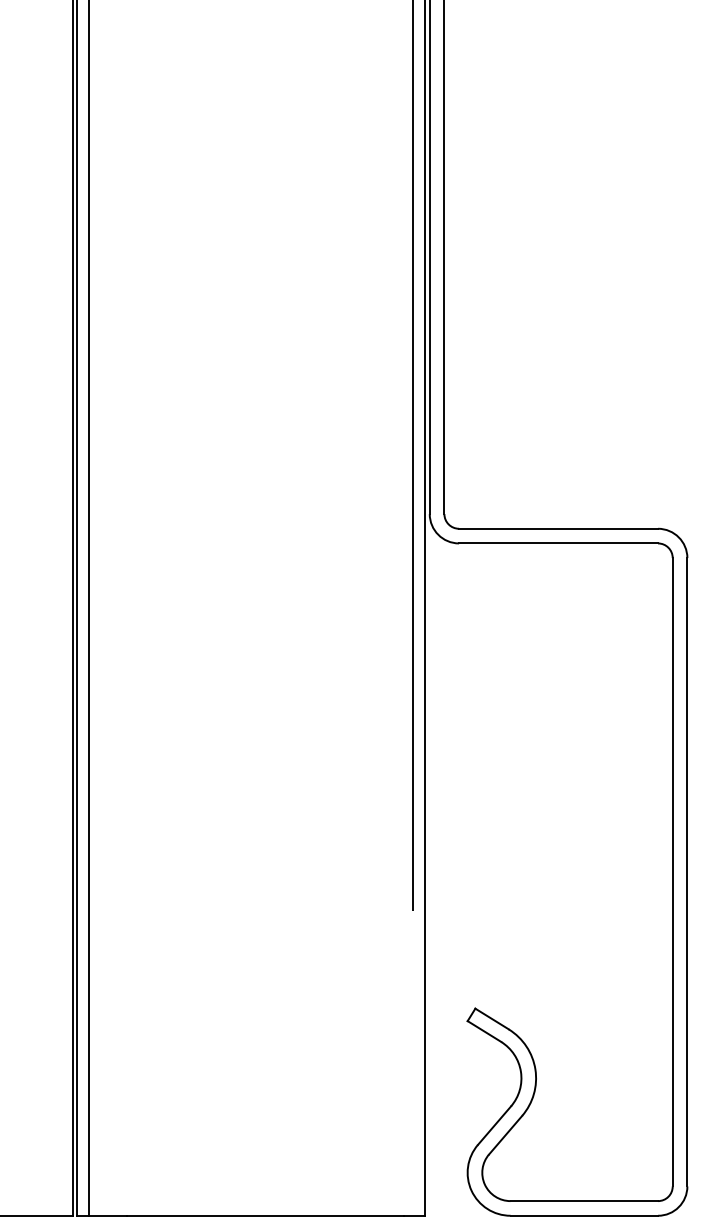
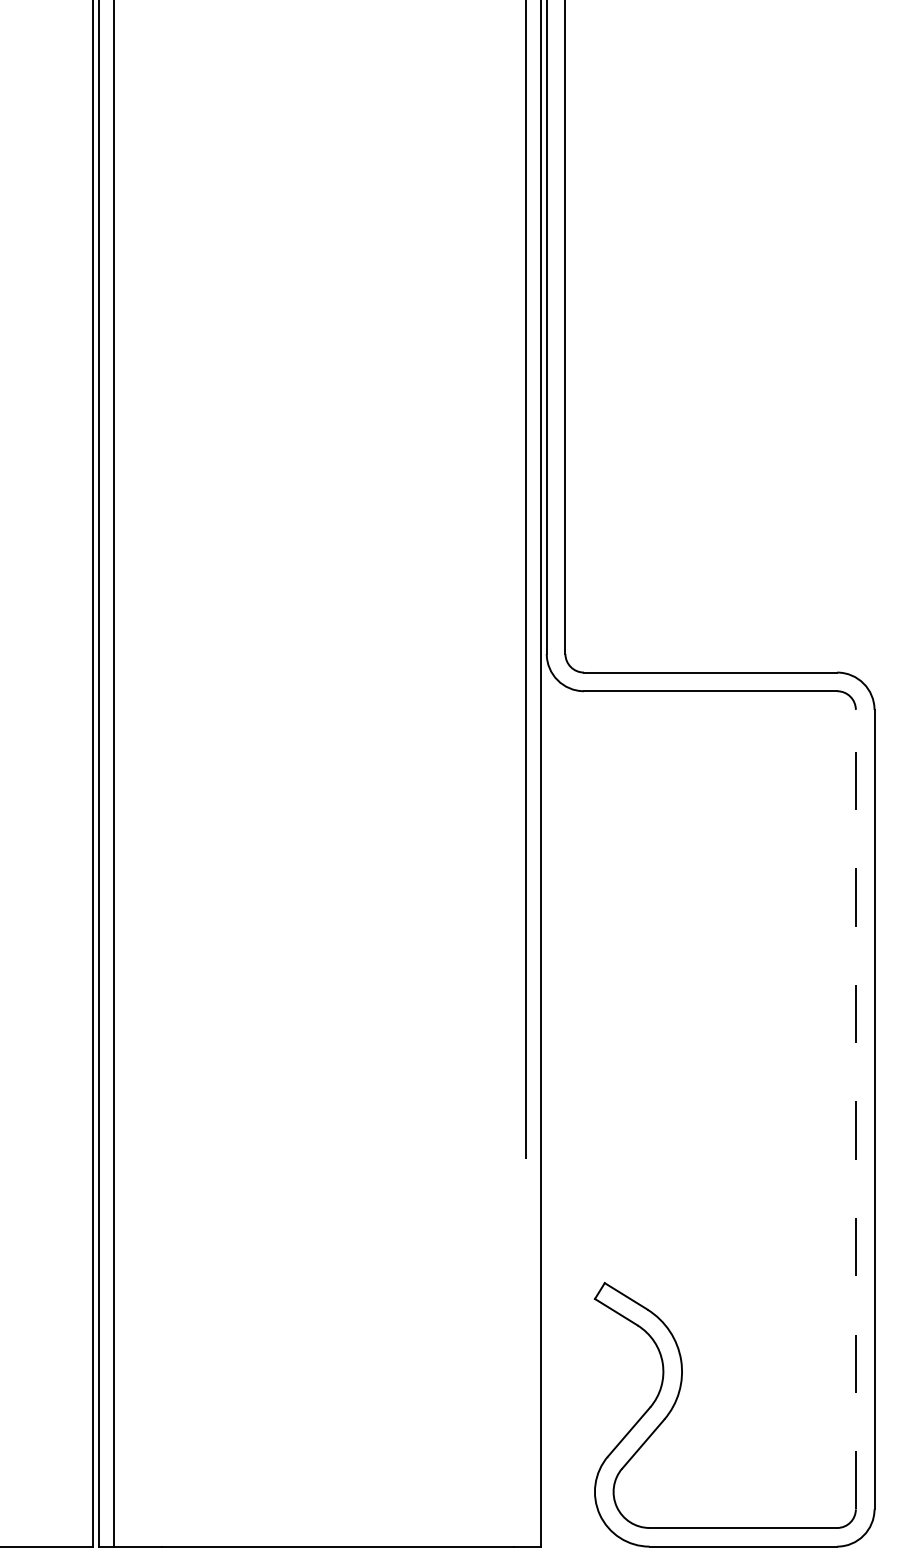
line: (672, 871) -> (855, 1108), solid -> dashed

